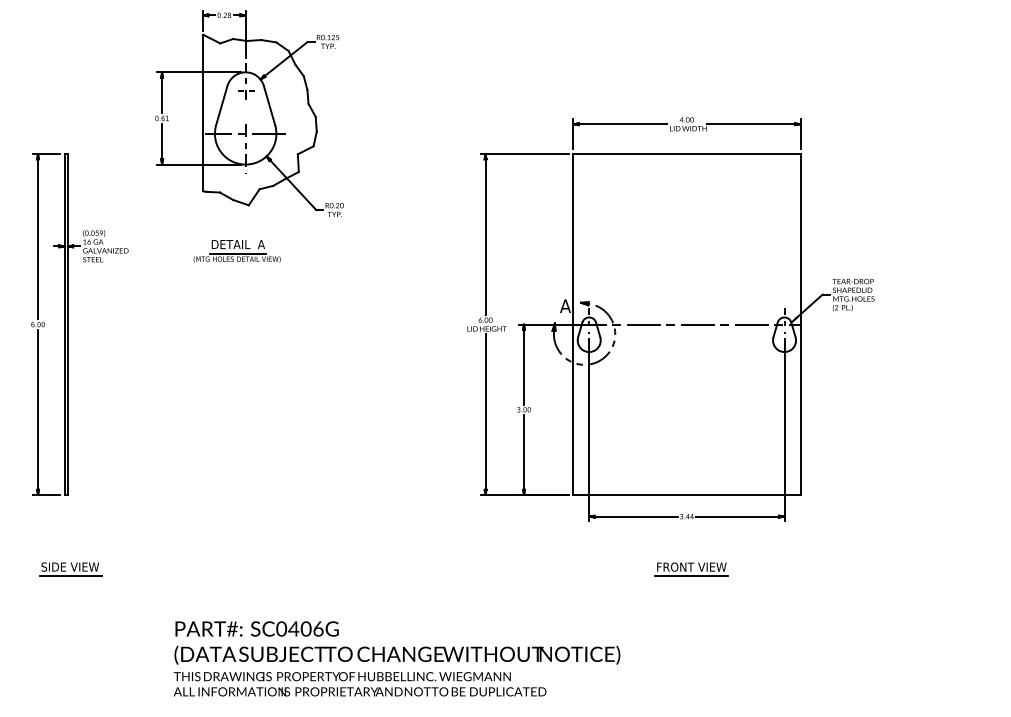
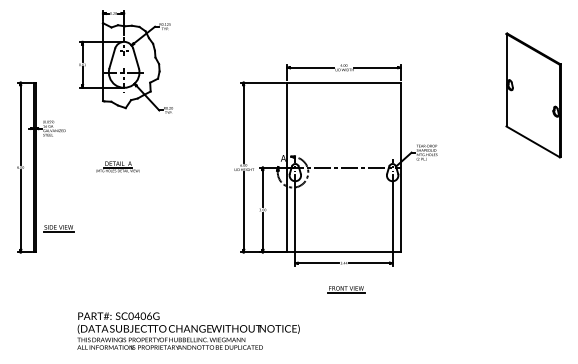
part: (236, 250) -> (117, 166), moved
part: (69, 569) -> (58, 228), moved
text: (396, 657) -> (188, 330), moved

